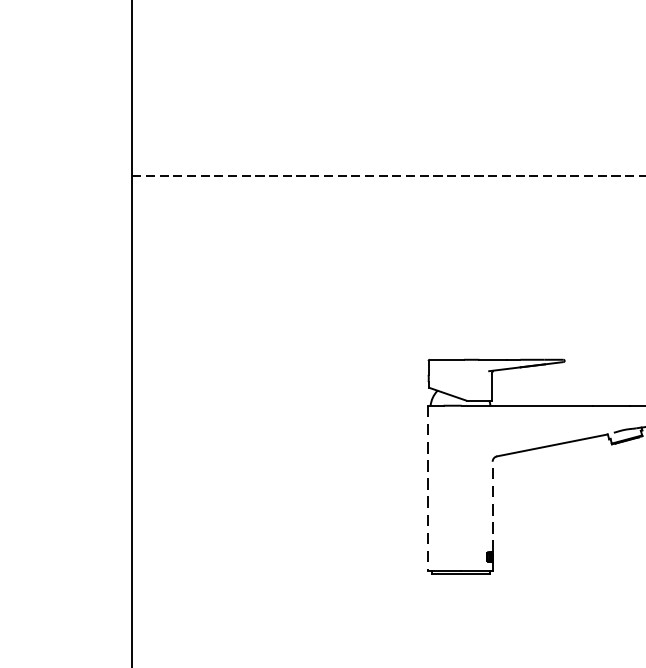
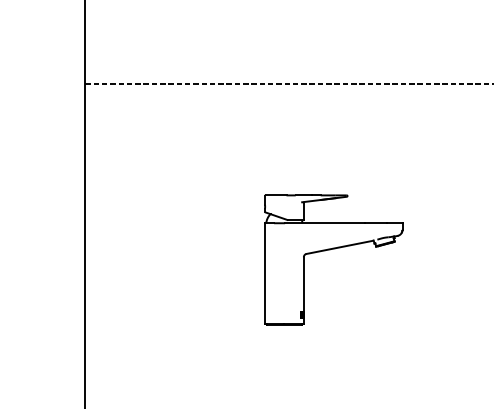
line: (427, 488) -> (264, 273), dashed -> solid
line: (492, 506) -> (303, 284), dashed -> solid

